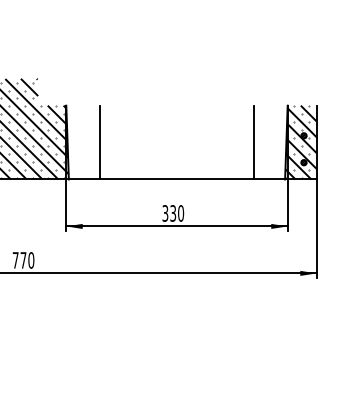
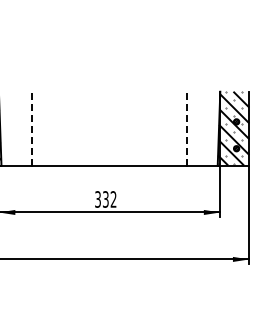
line: (99, 142) -> (32, 128), solid -> dashed
line: (254, 142) -> (187, 128), solid -> dashed
text: (181, 213) -> (114, 199), 330 -> 332

